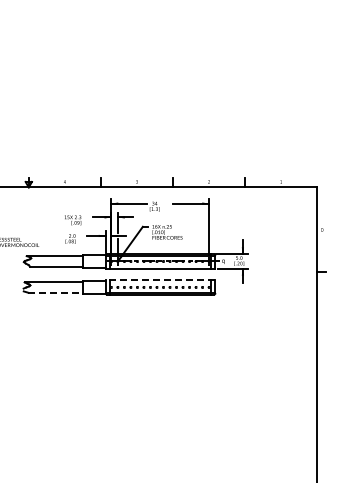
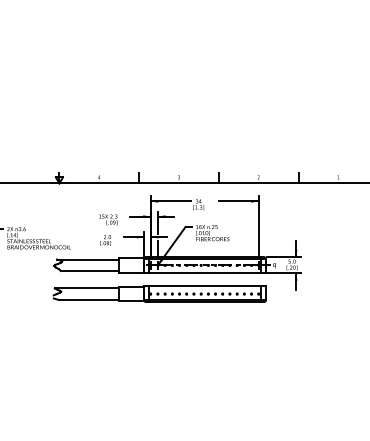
line: (160, 280) -> (205, 286), dashed -> solid
line: (56, 292) -> (90, 299), dashed -> solid

